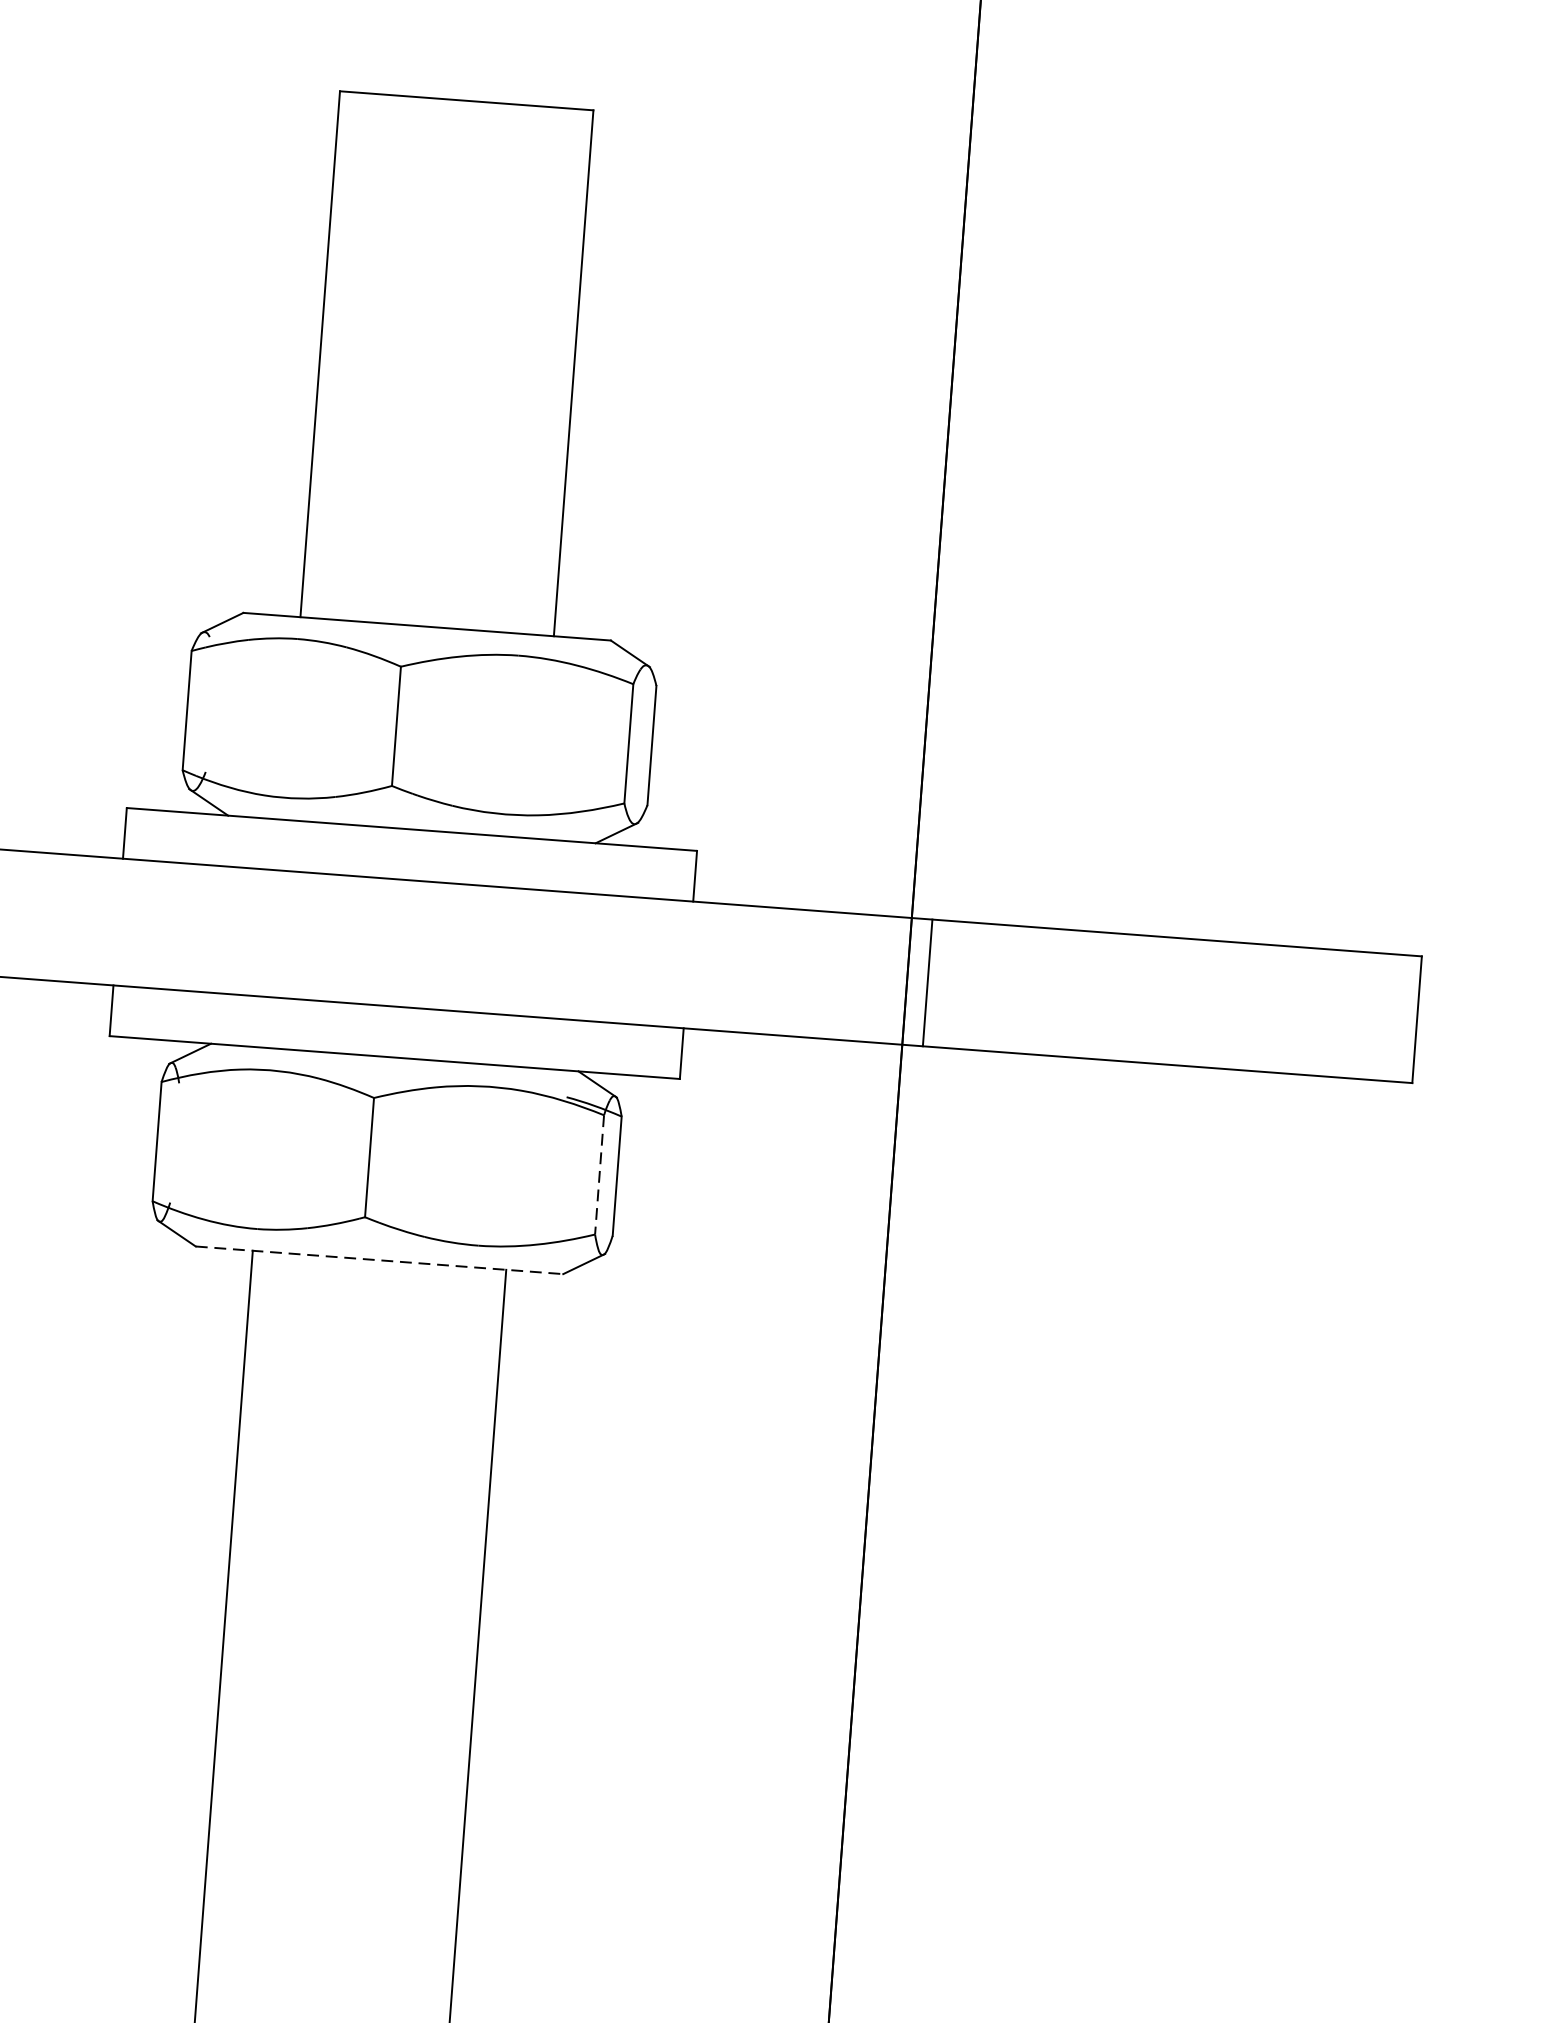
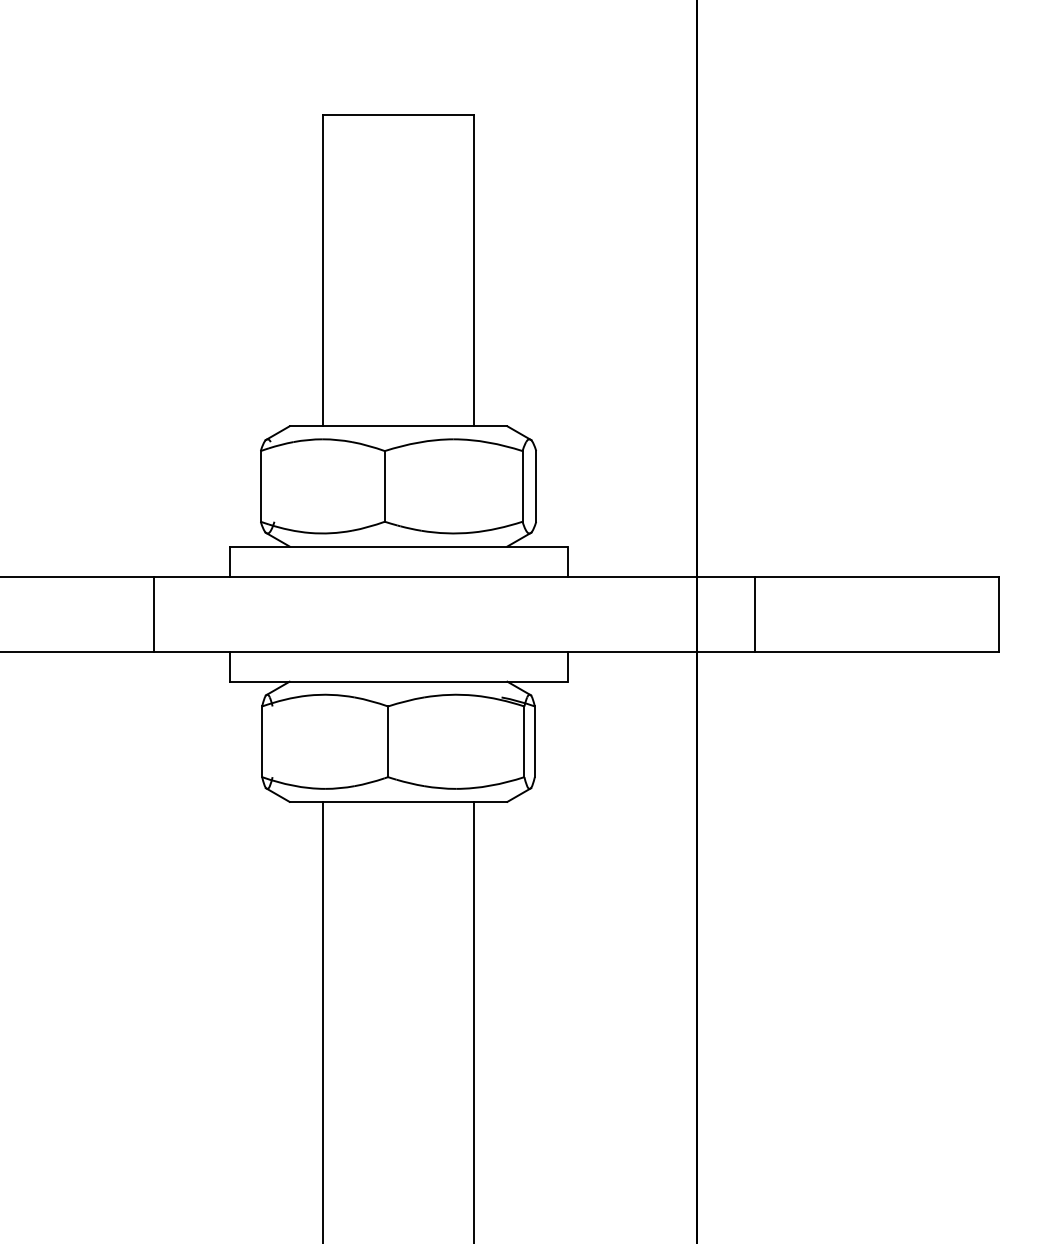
line: (928, 981) -> (755, 613), moved
line: (599, 1176) -> (524, 742), dashed -> solid
line: (379, 1259) -> (398, 801), dashed -> solid

